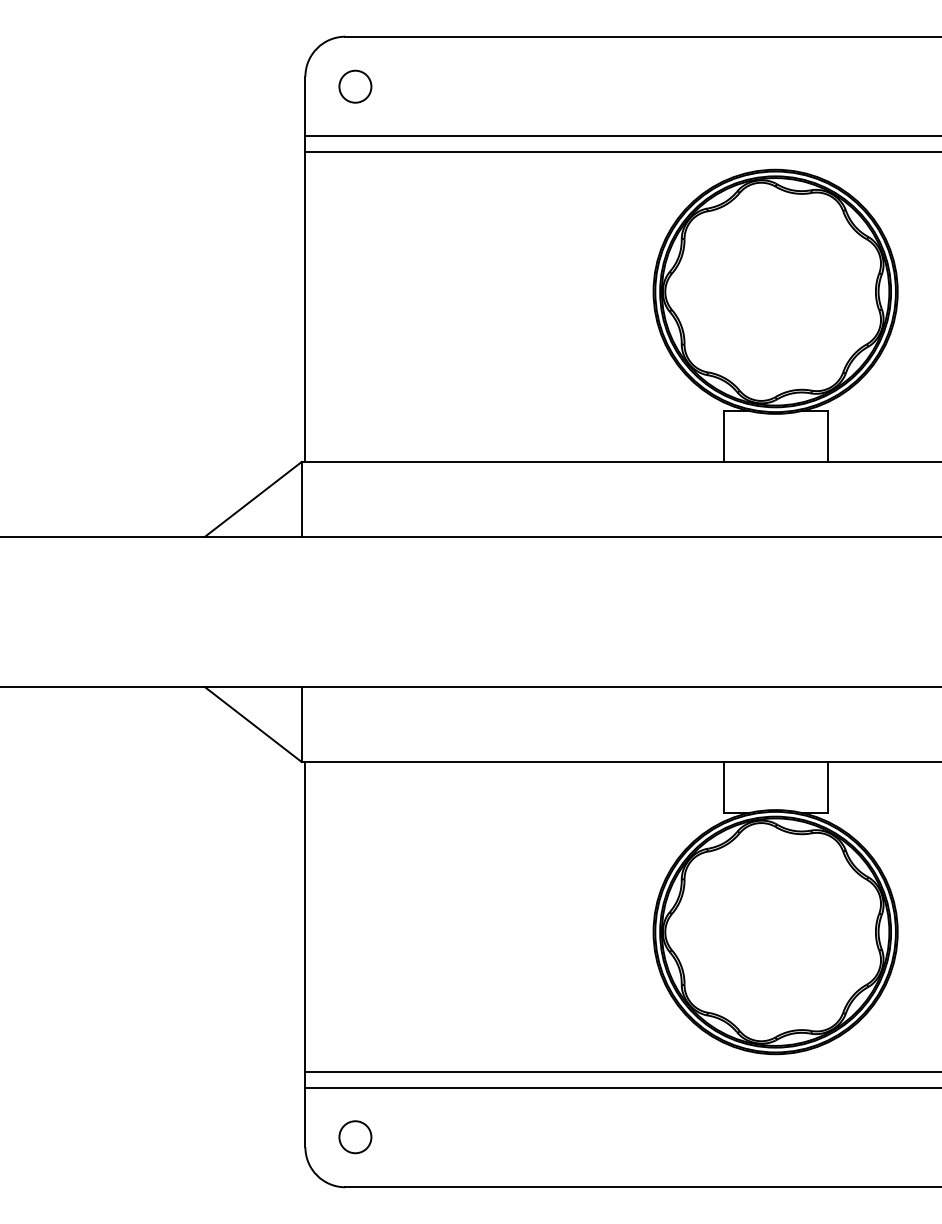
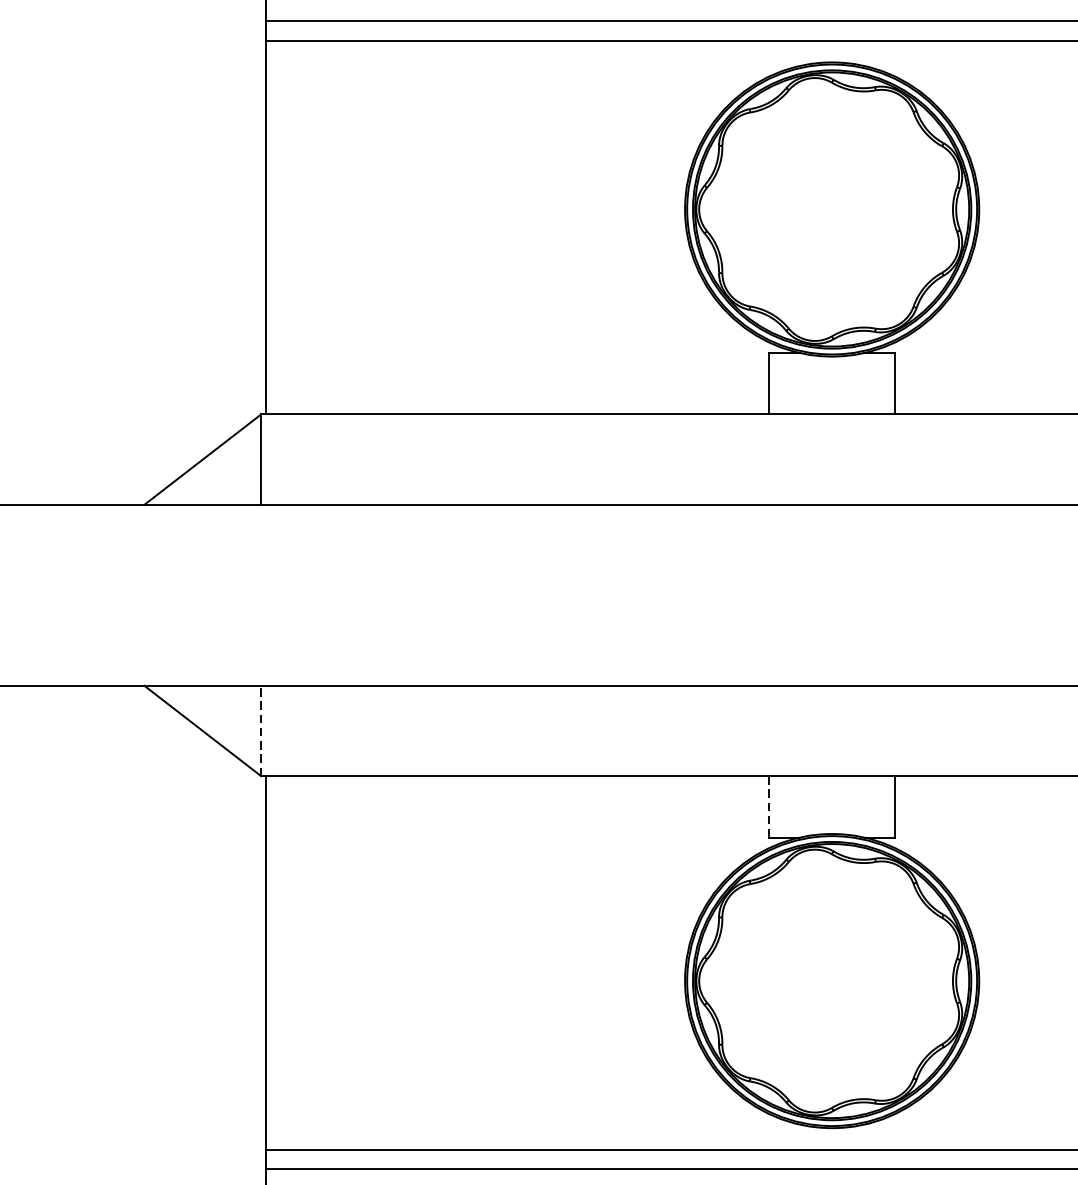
line: (301, 724) -> (260, 730), solid -> dashed
line: (723, 787) -> (769, 806), solid -> dashed

